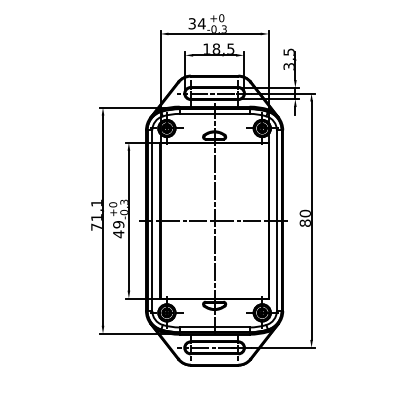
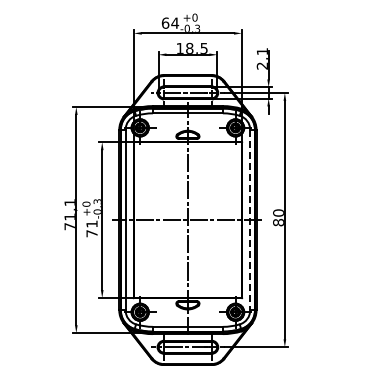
text: (192, 23) -> (165, 22), 34 -> 64
text: (288, 59) -> (261, 58), 3,5 -> 2,1
line: (276, 221) -> (249, 220), solid -> dashed
text: (118, 229) -> (91, 228), 49 -> 71

